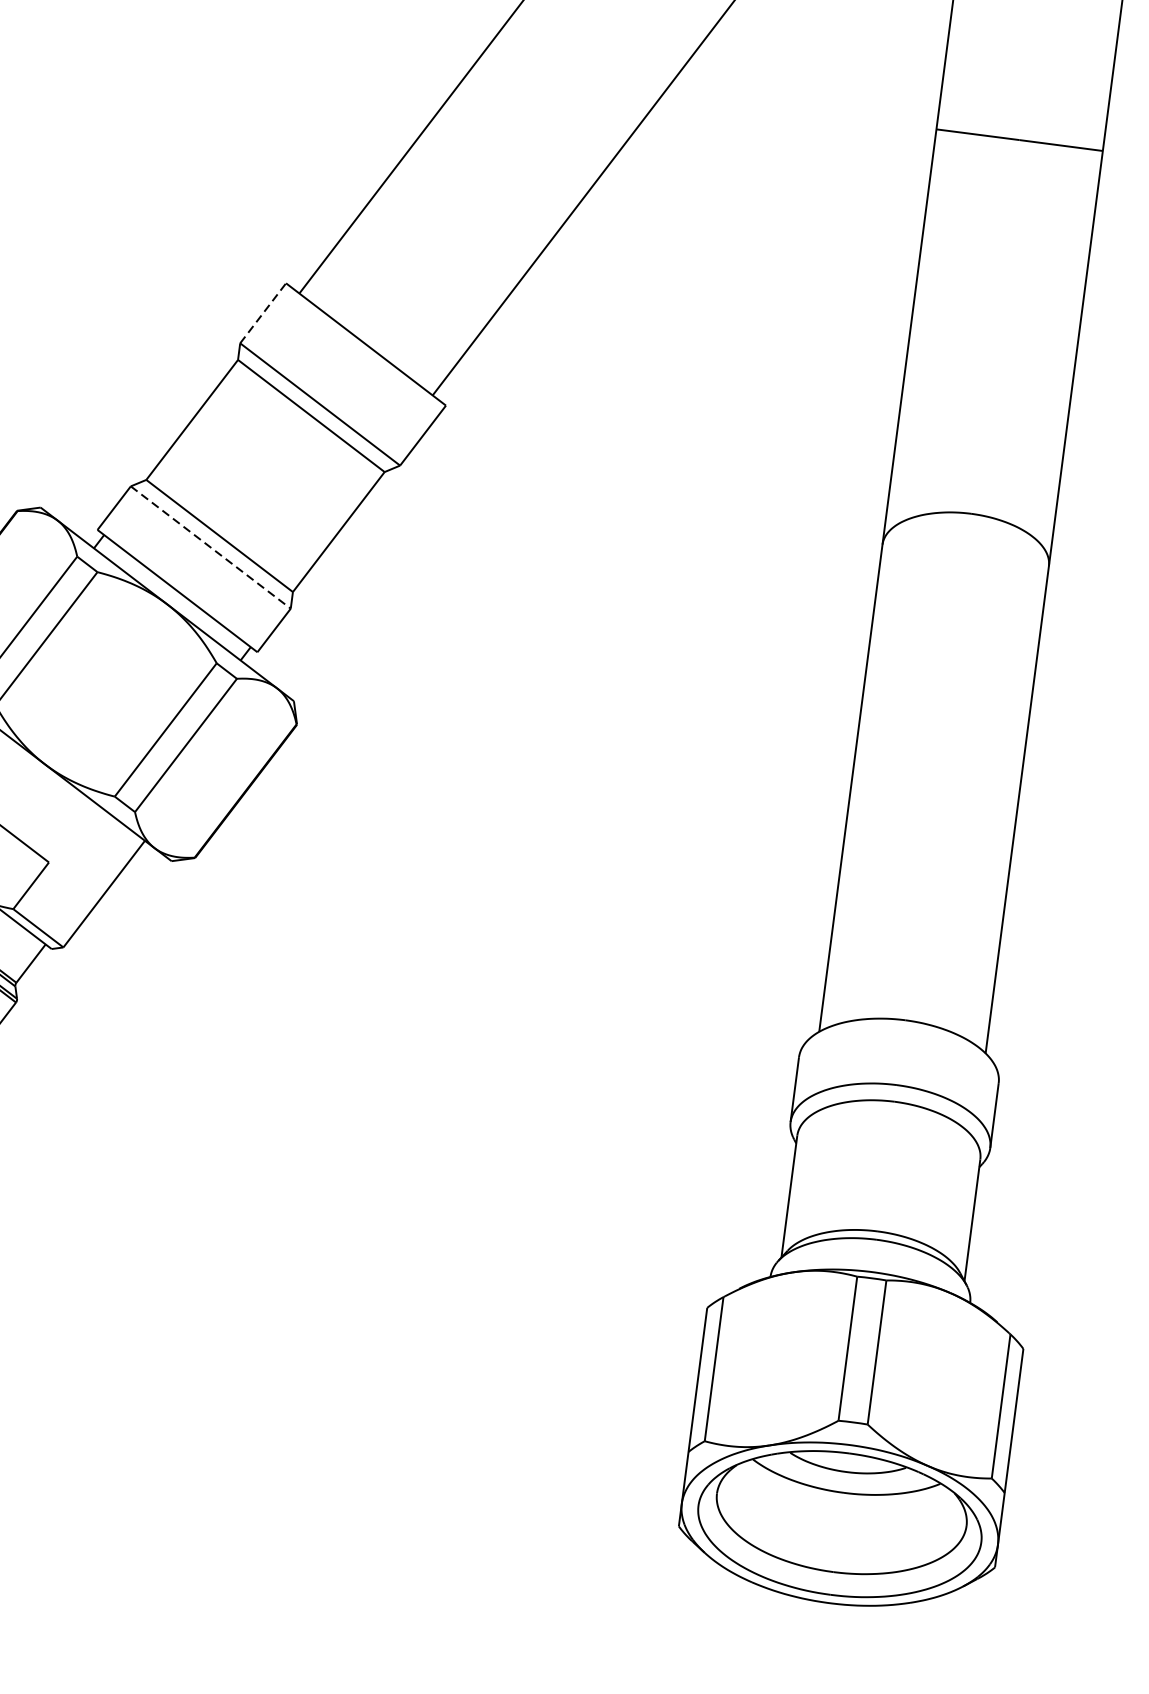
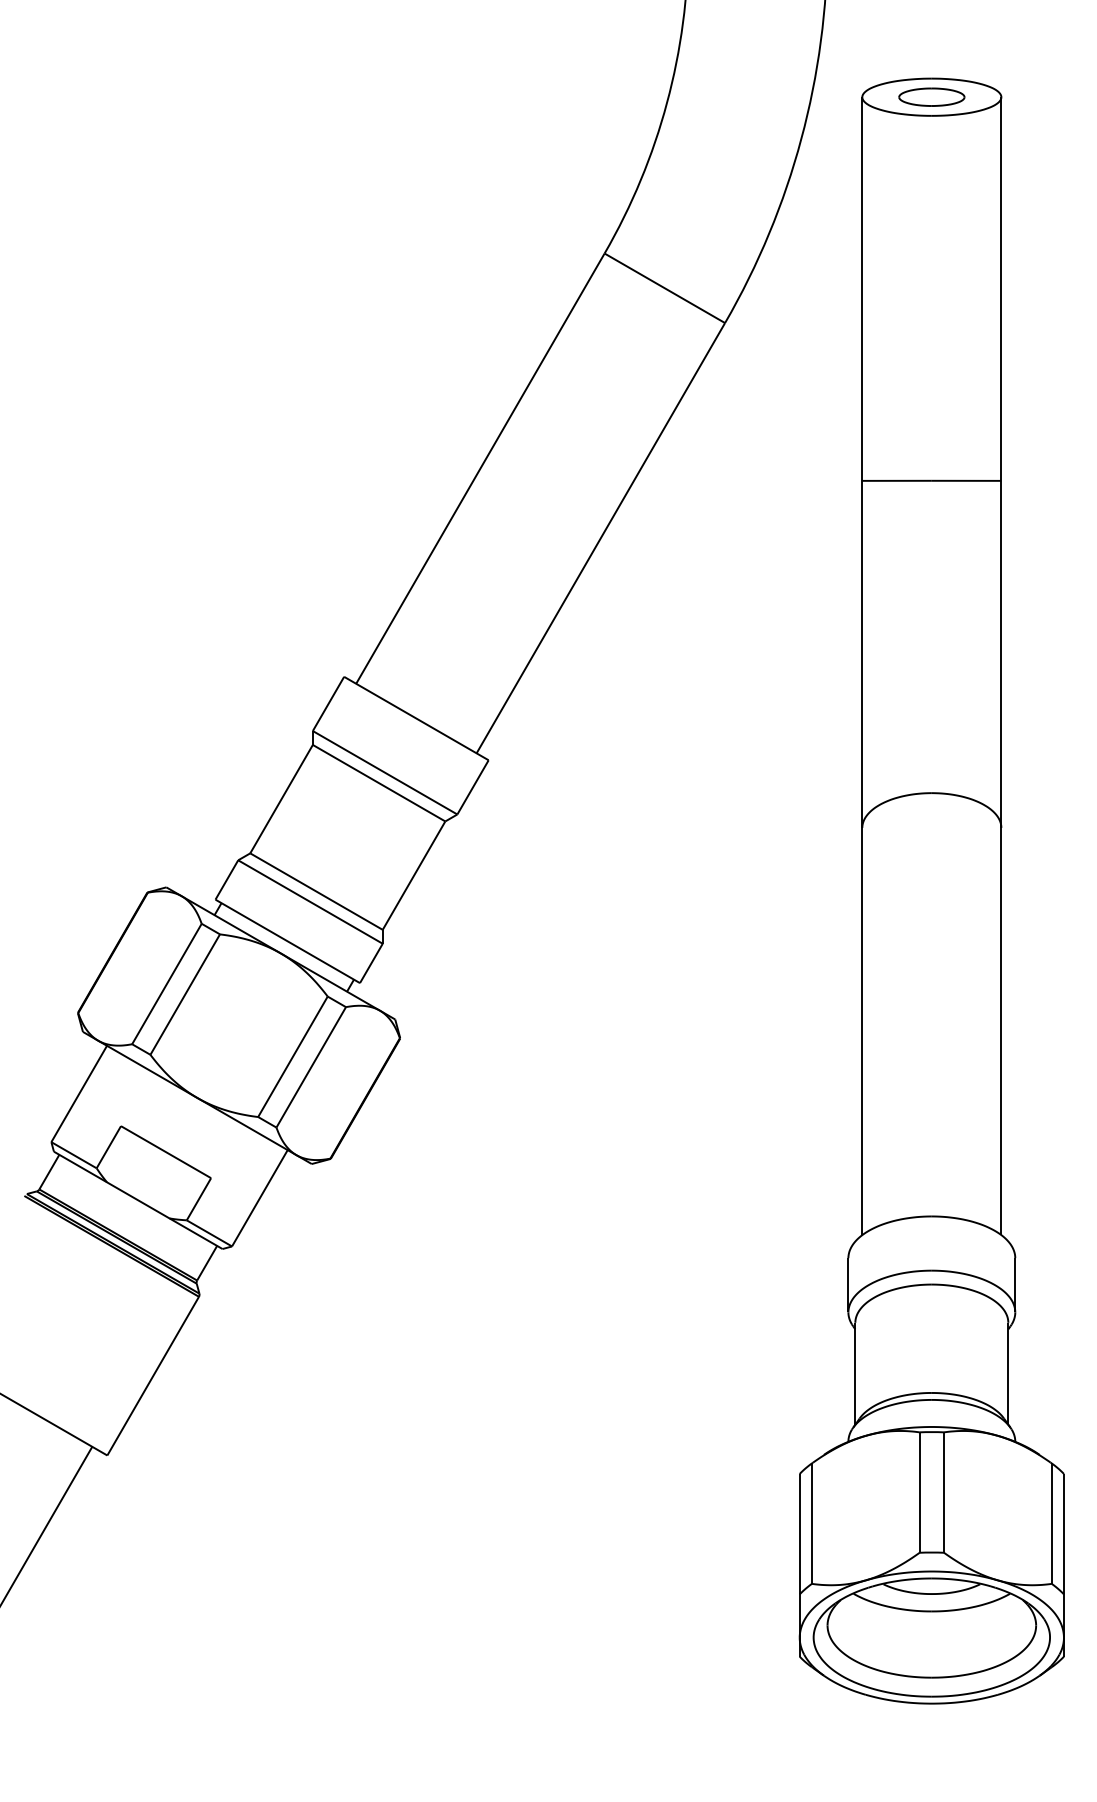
line: (263, 312) -> (328, 703), dashed -> solid
line: (210, 548) -> (310, 902), dashed -> solid

